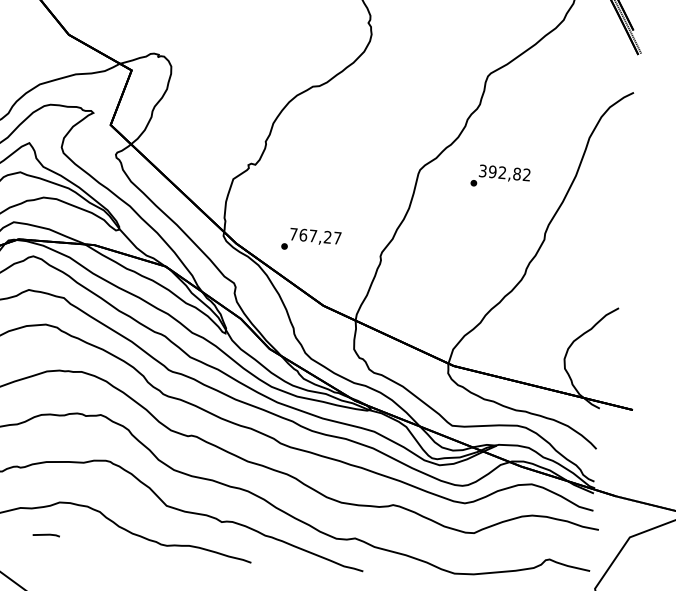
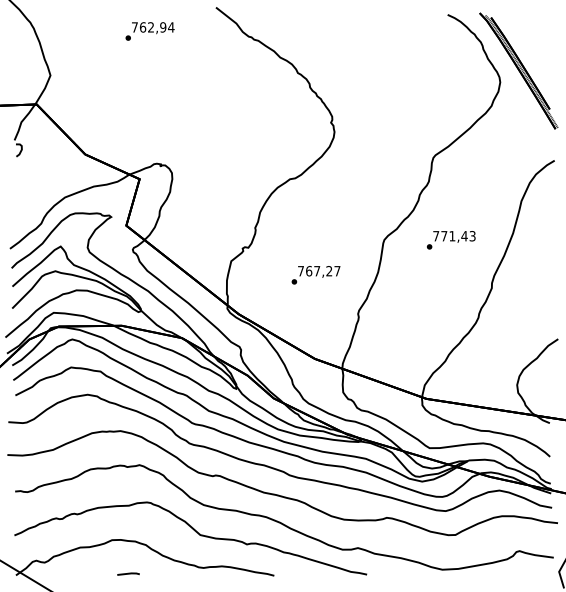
text: (504, 173) -> (454, 236), 392,82 -> 771,43
text: (310, 241) -> (315, 275), moved
line: (46, 534) -> (128, 573), moved

